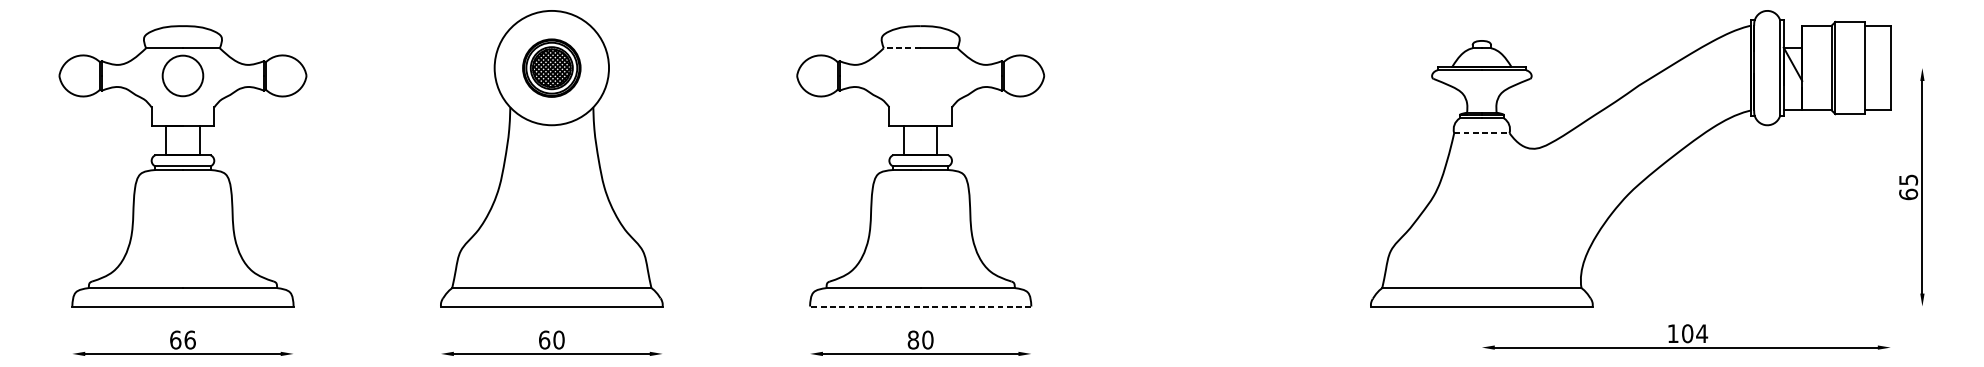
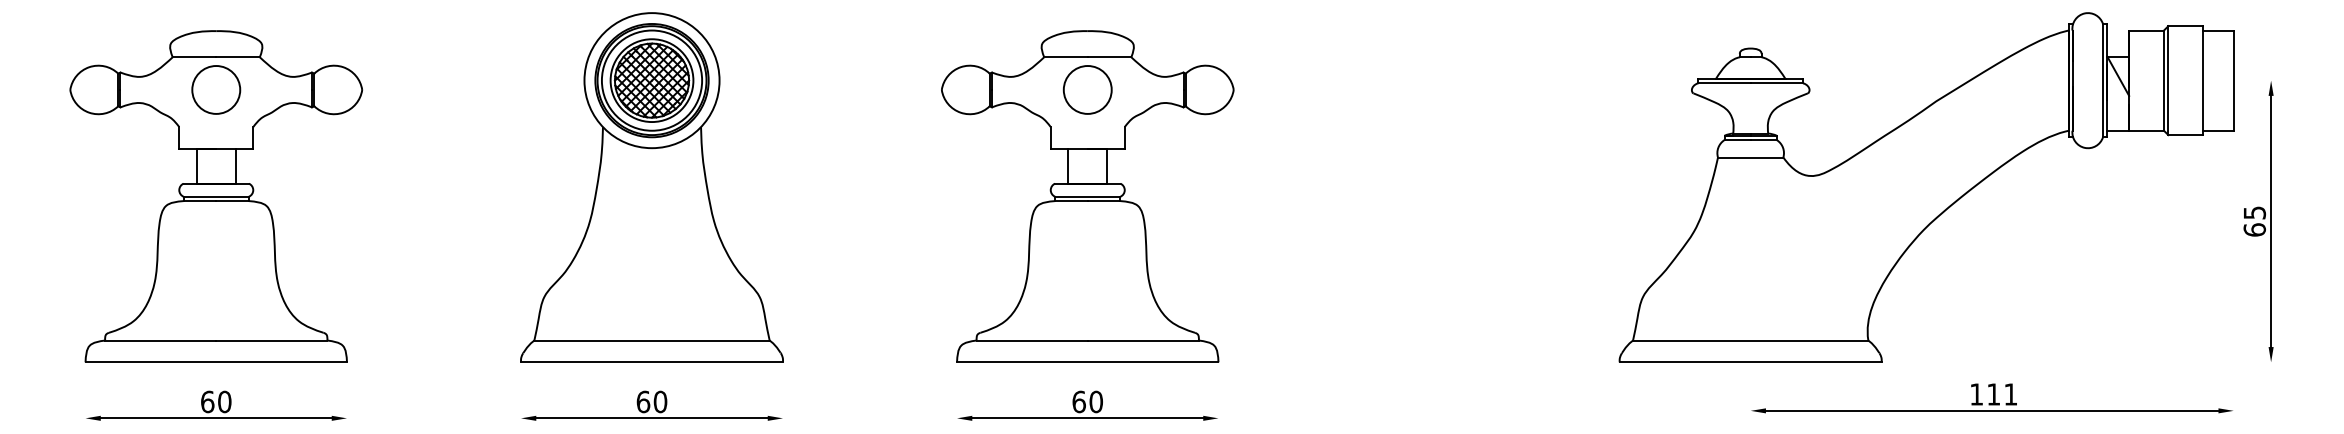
line: (901, 48) -> (1065, 57), dashed -> solid
part: (551, 67) -> (651, 80), size x1.67
circle: (920, 75) -> (1087, 89), added
line: (1481, 133) -> (1750, 157), dashed -> solid
line: (920, 306) -> (1087, 362), dashed -> solid
text: (1695, 333) -> (2002, 394), 104 -> 111
text: (189, 339) -> (224, 401), 66 -> 60
text: (912, 339) -> (1078, 401), 80 -> 60

